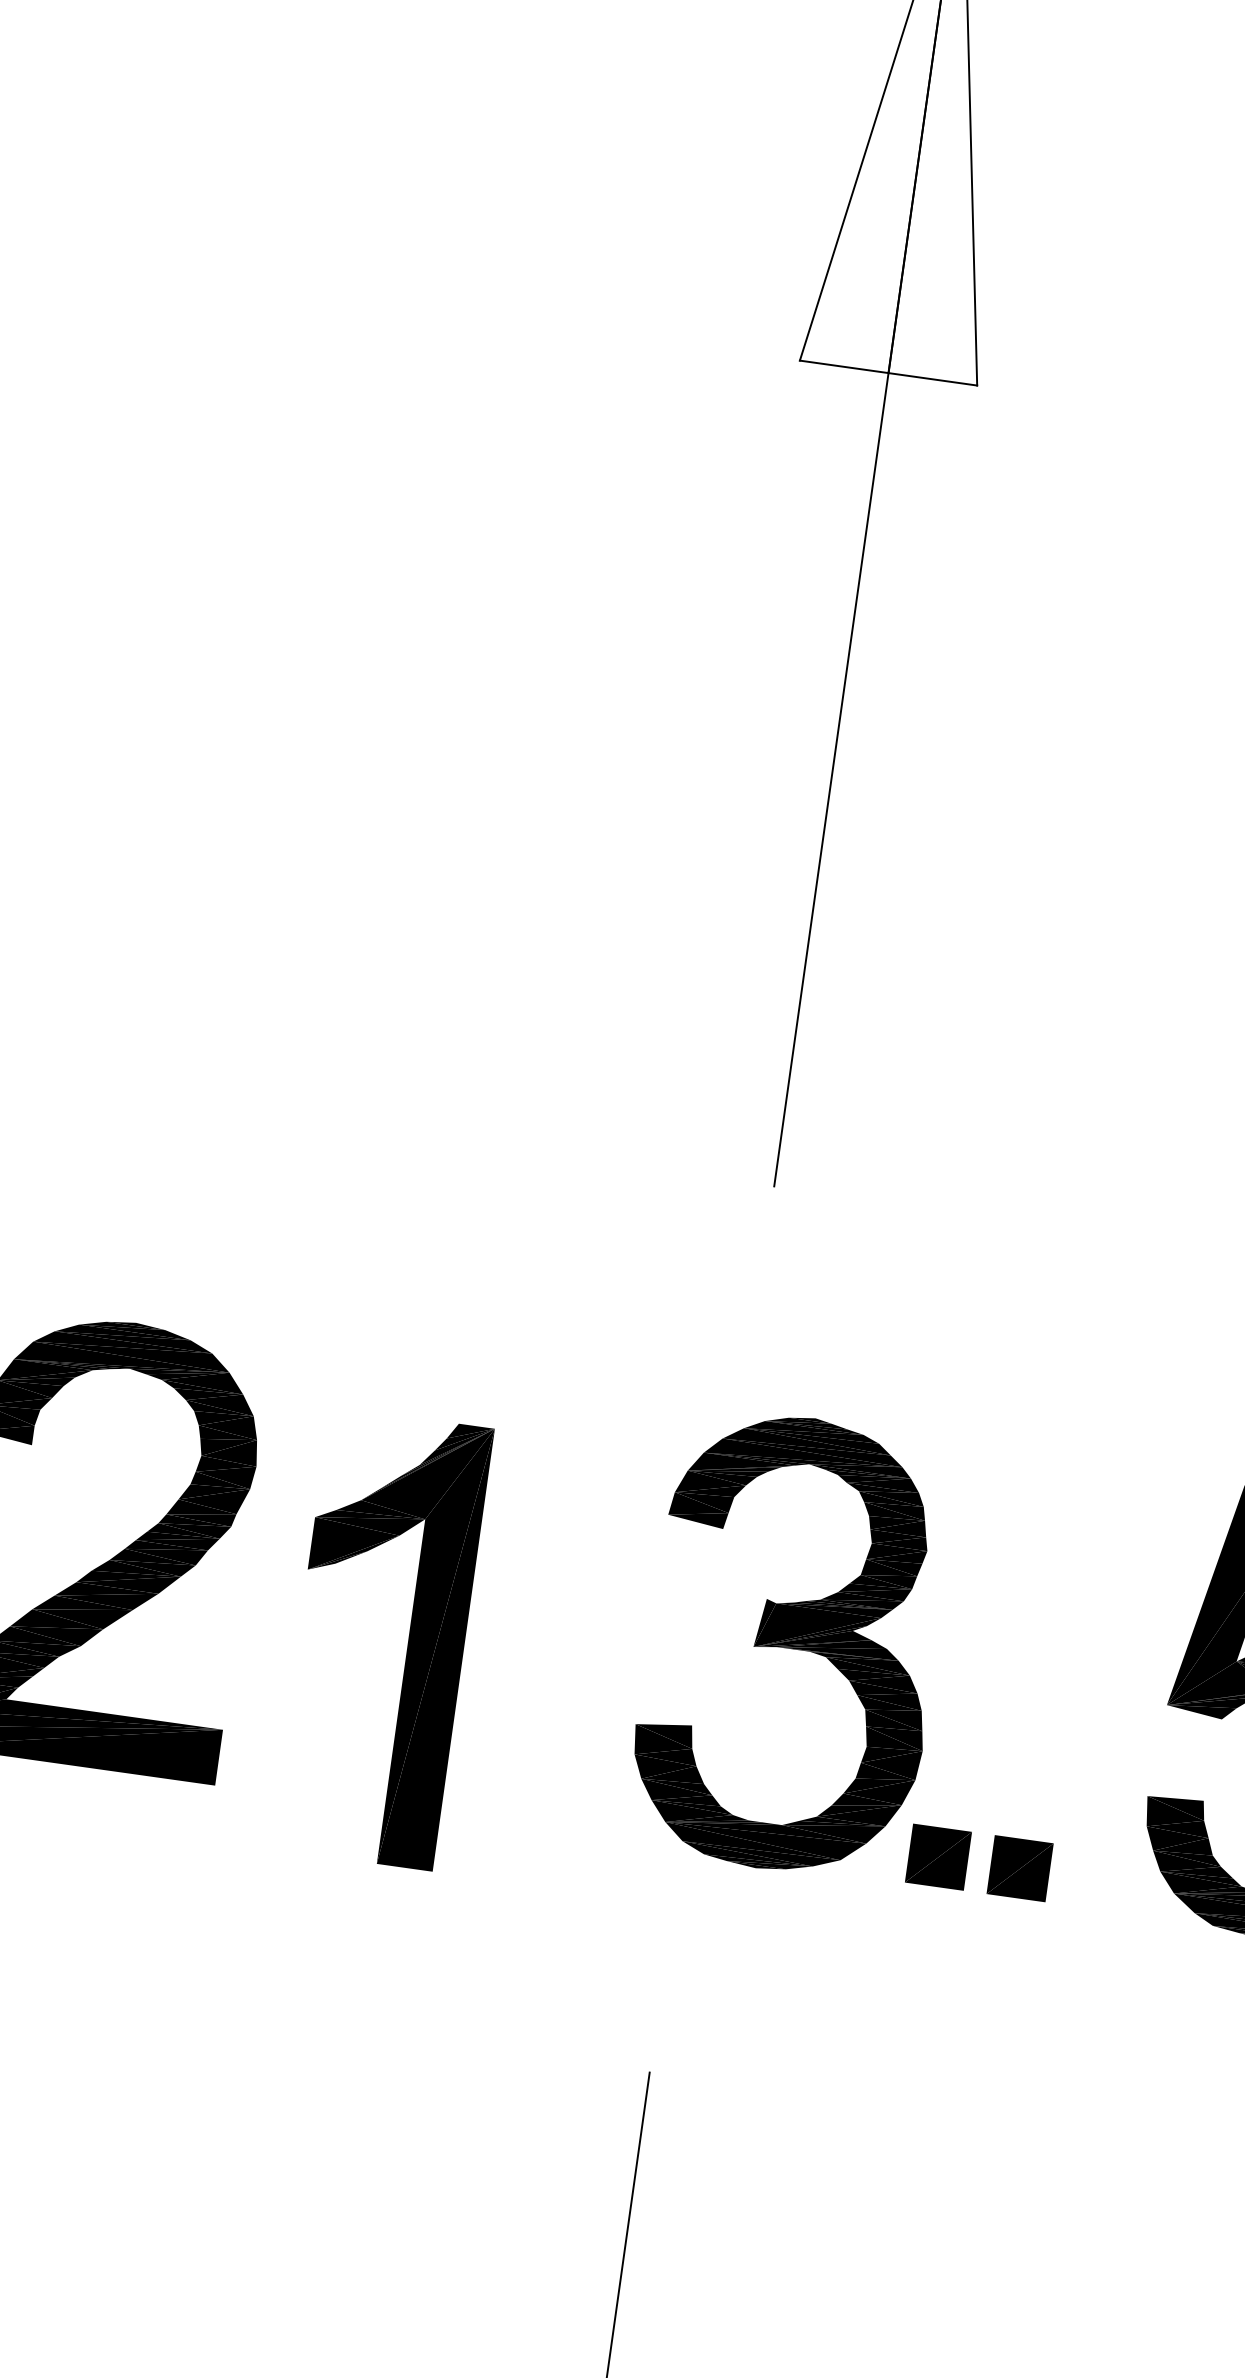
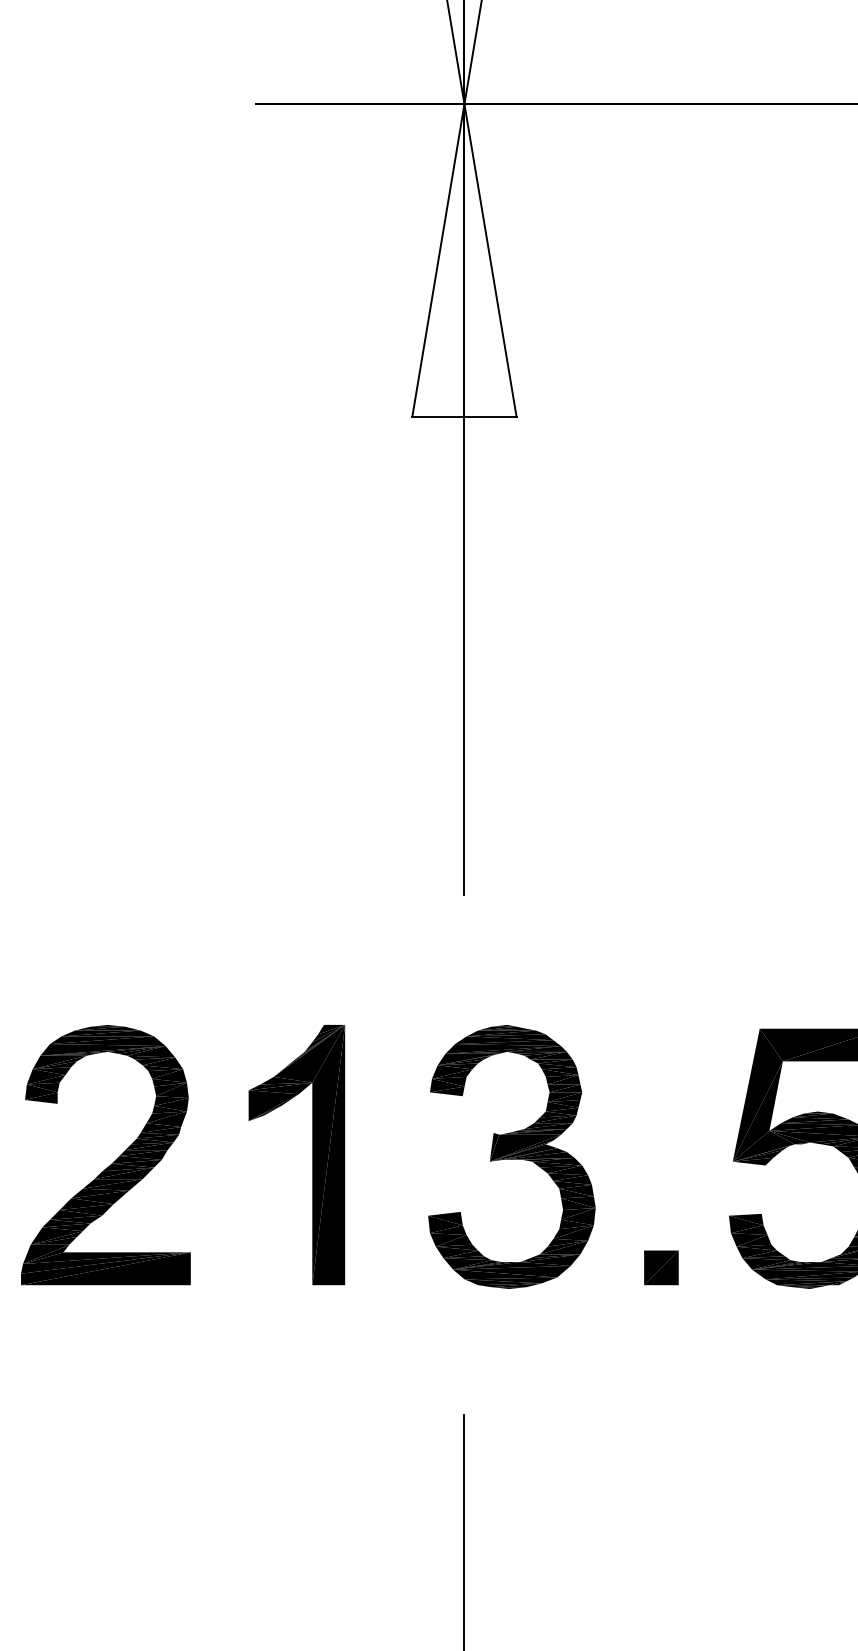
part: (408, 1643) -> (312, 1155), moved
part: (938, 1856) -> (613, 1267), removed

